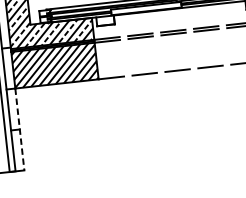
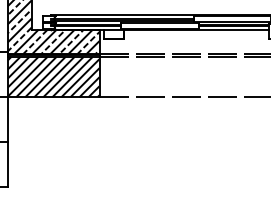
line: (19, 129) -> (7, 142), dashed -> solid

